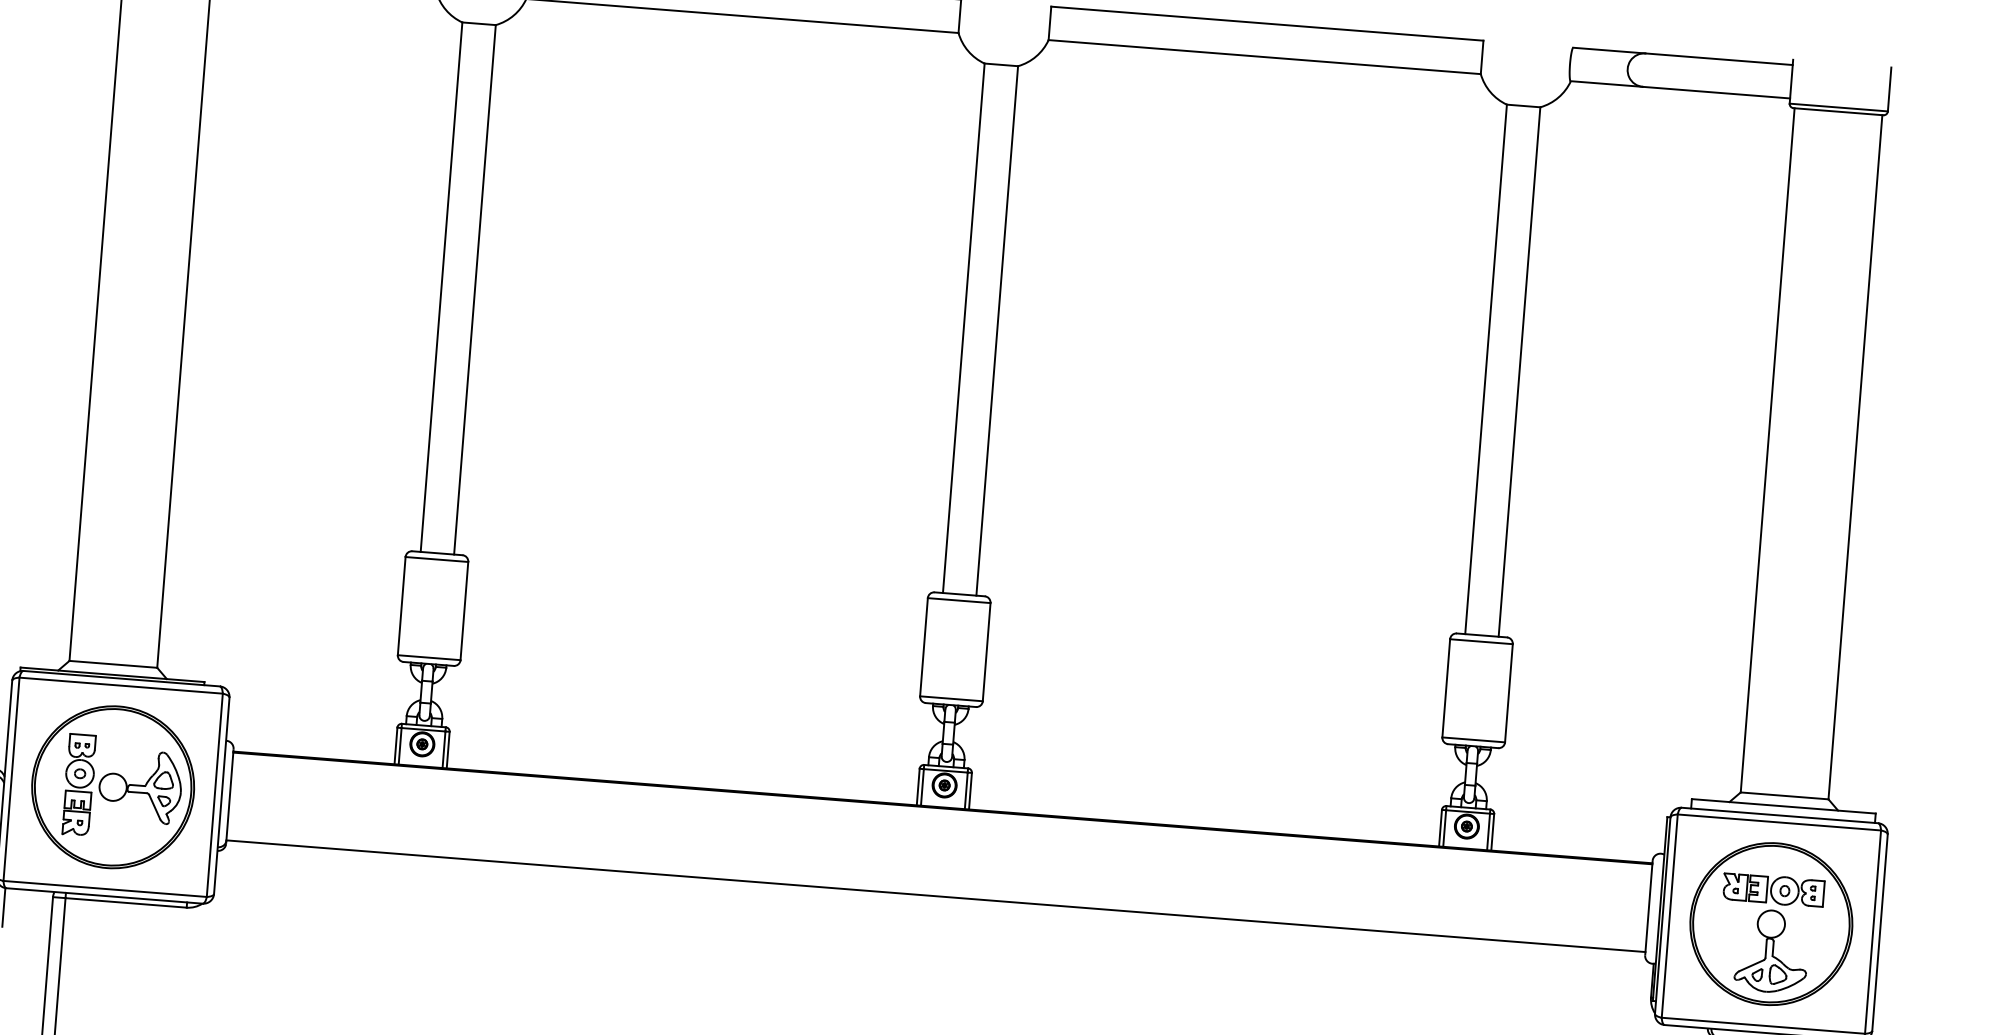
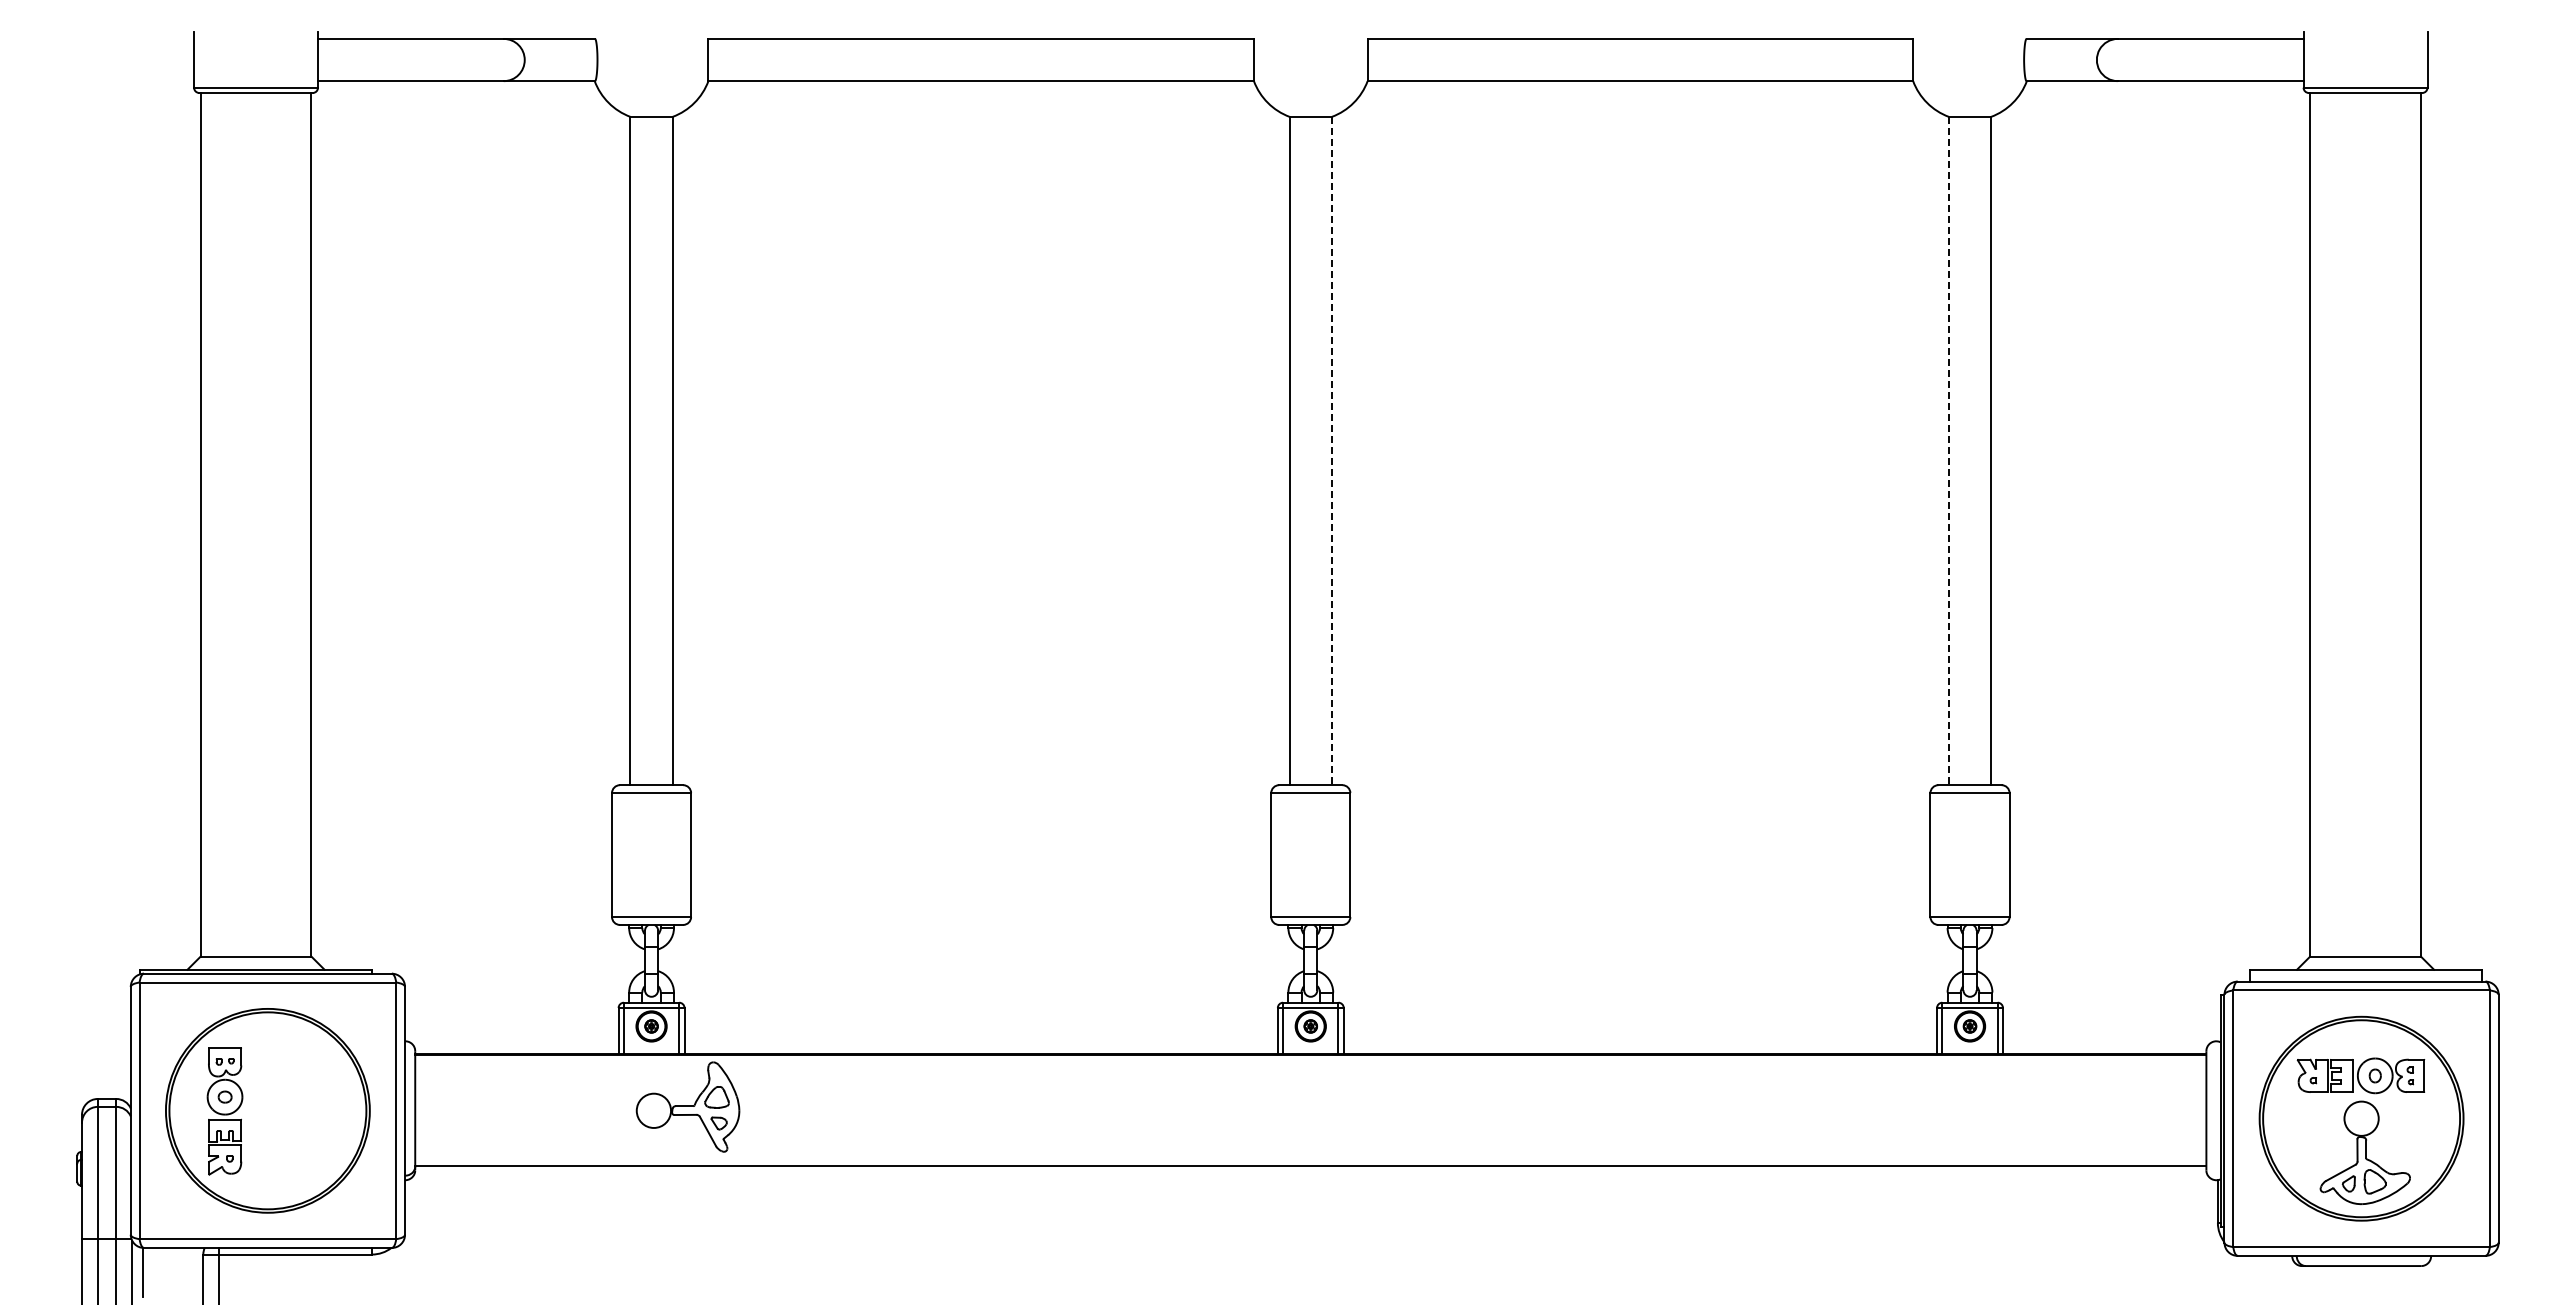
line: (996, 331) -> (1331, 451), solid -> dashed
line: (1485, 369) -> (1948, 451), solid -> dashed
part: (140, 785) -> (687, 1106), moved

